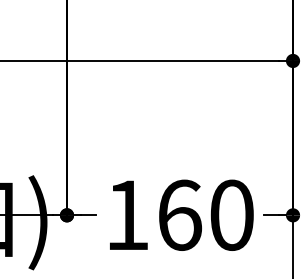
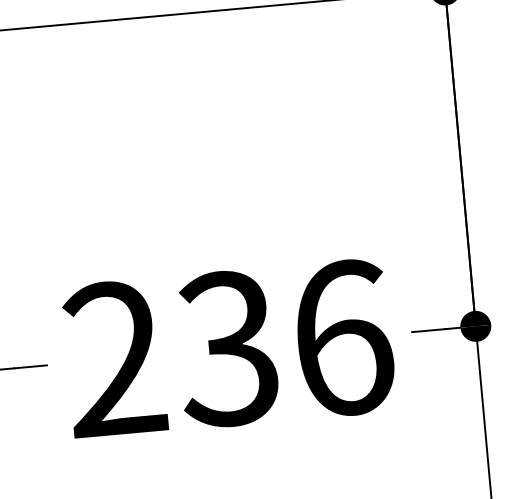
text: (179, 214) -> (228, 347), 160 -> 236

